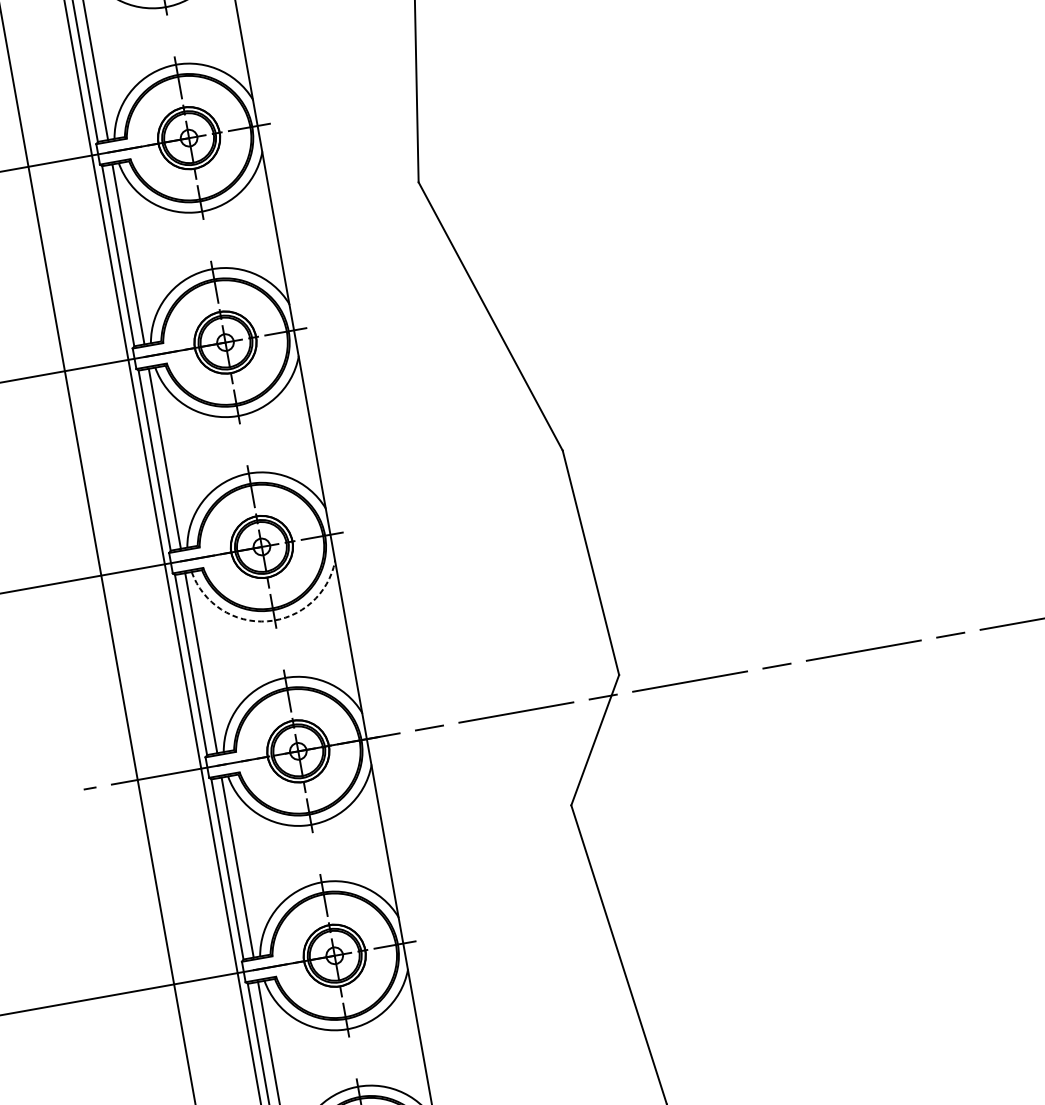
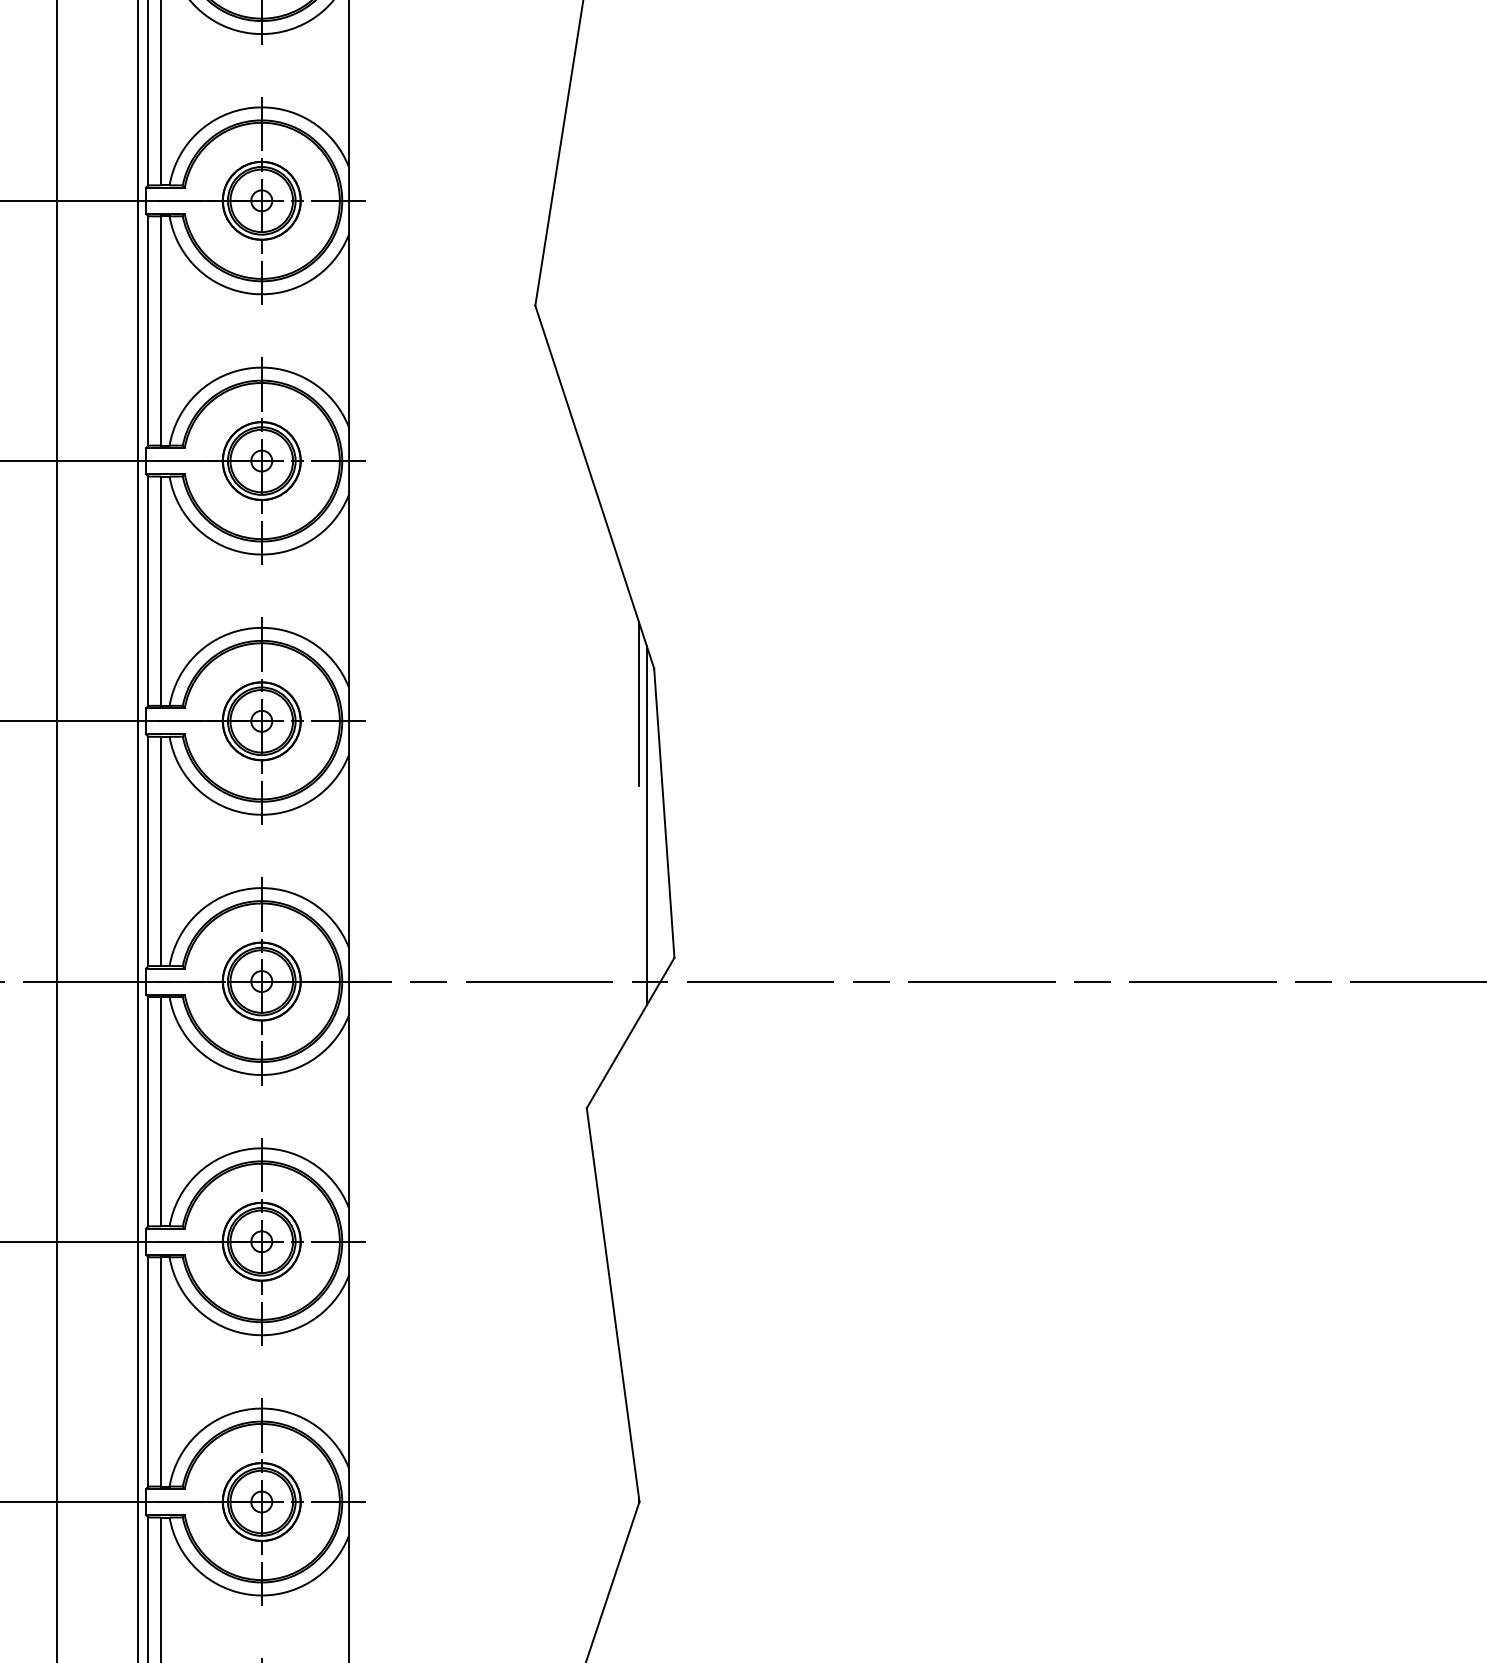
line: (556, 480) -> (639, 704), added
line: (578, 574) -> (646, 825), added
arc: (267, 621) -> (252, 814), dashed -> solid

